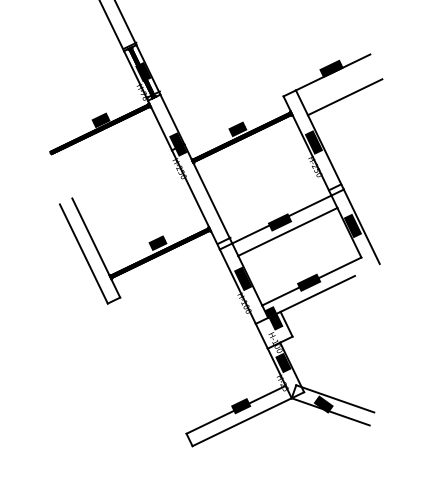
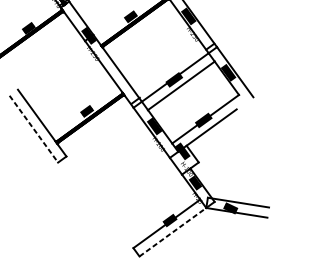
line: (84, 254) -> (34, 129), solid -> dashed
line: (242, 422) -> (173, 232), solid -> dashed

